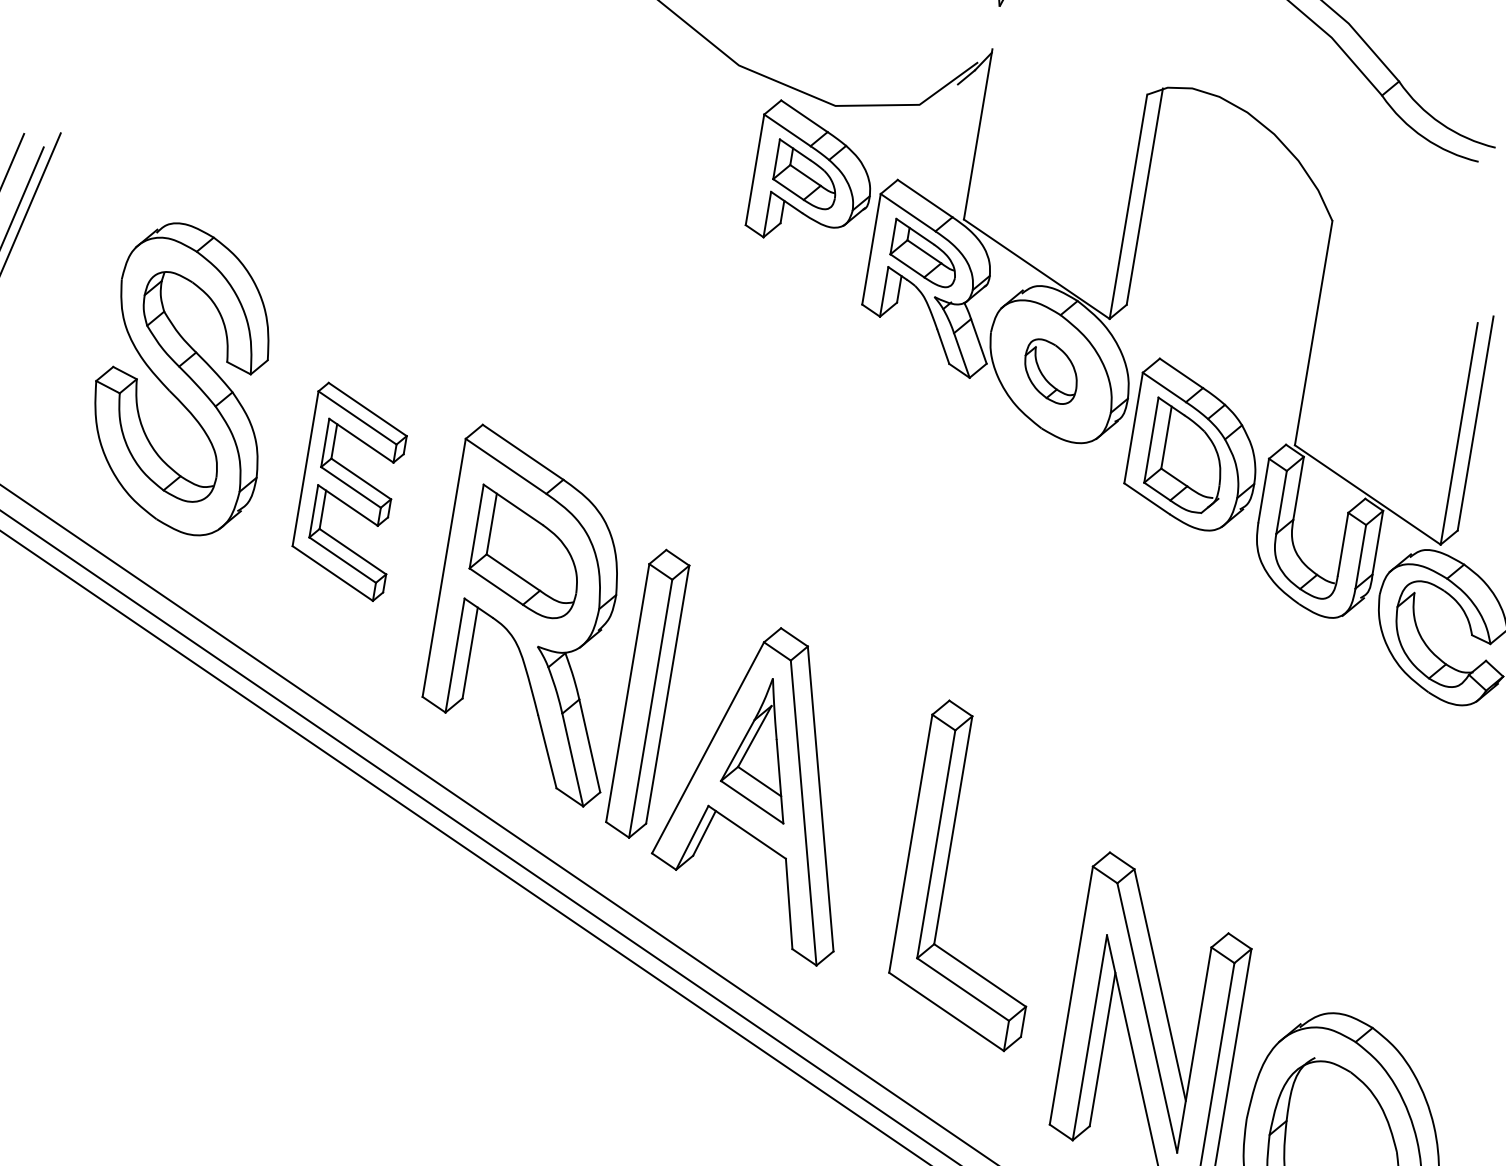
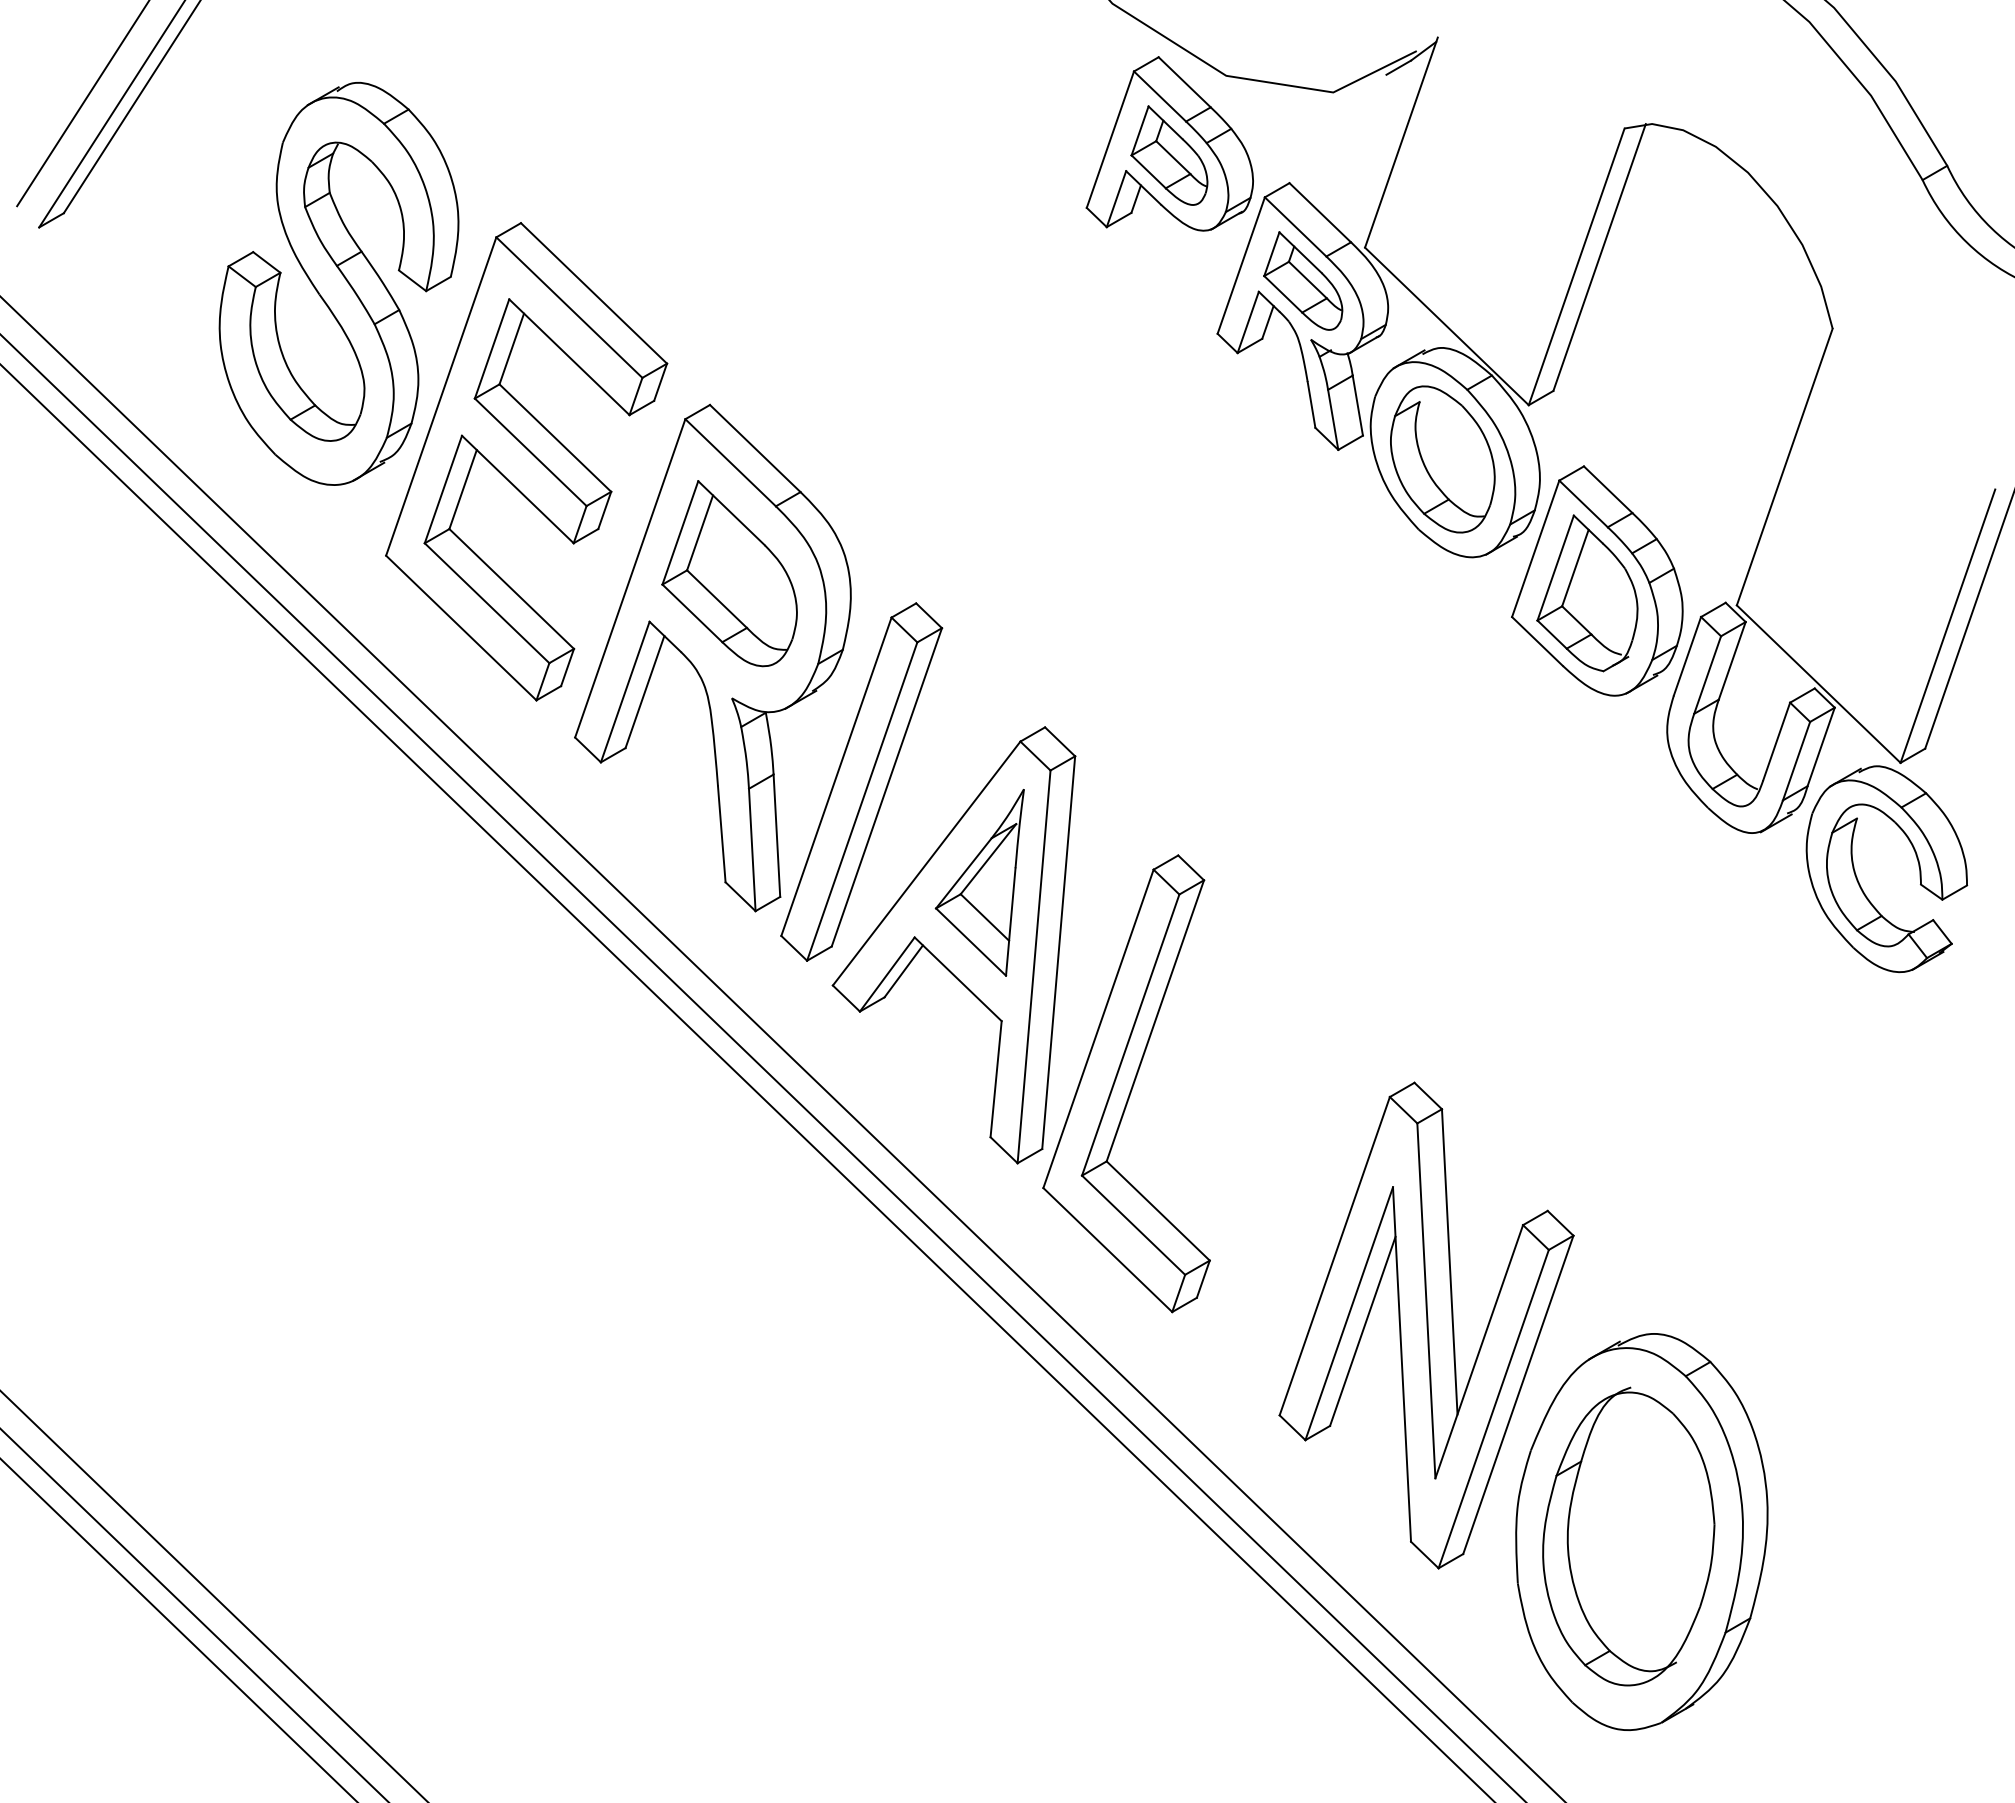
part: (1050, 371) -> (1442, 459), size x1.67
part: (349, 491) -> (526, 461), size x1.67
part: (939, 881) -> (1126, 1083), moved

